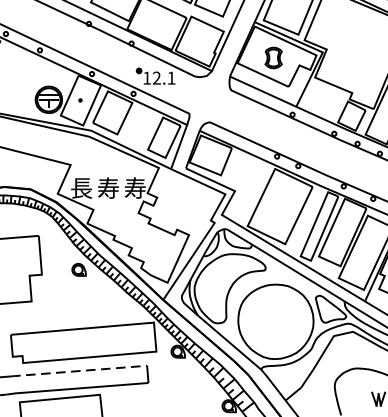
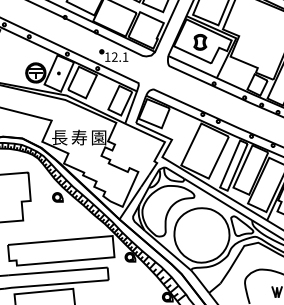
text: (134, 188) -> (98, 137), 寿 -> 園
line: (78, 371) -> (57, 271), dashed -> solid

